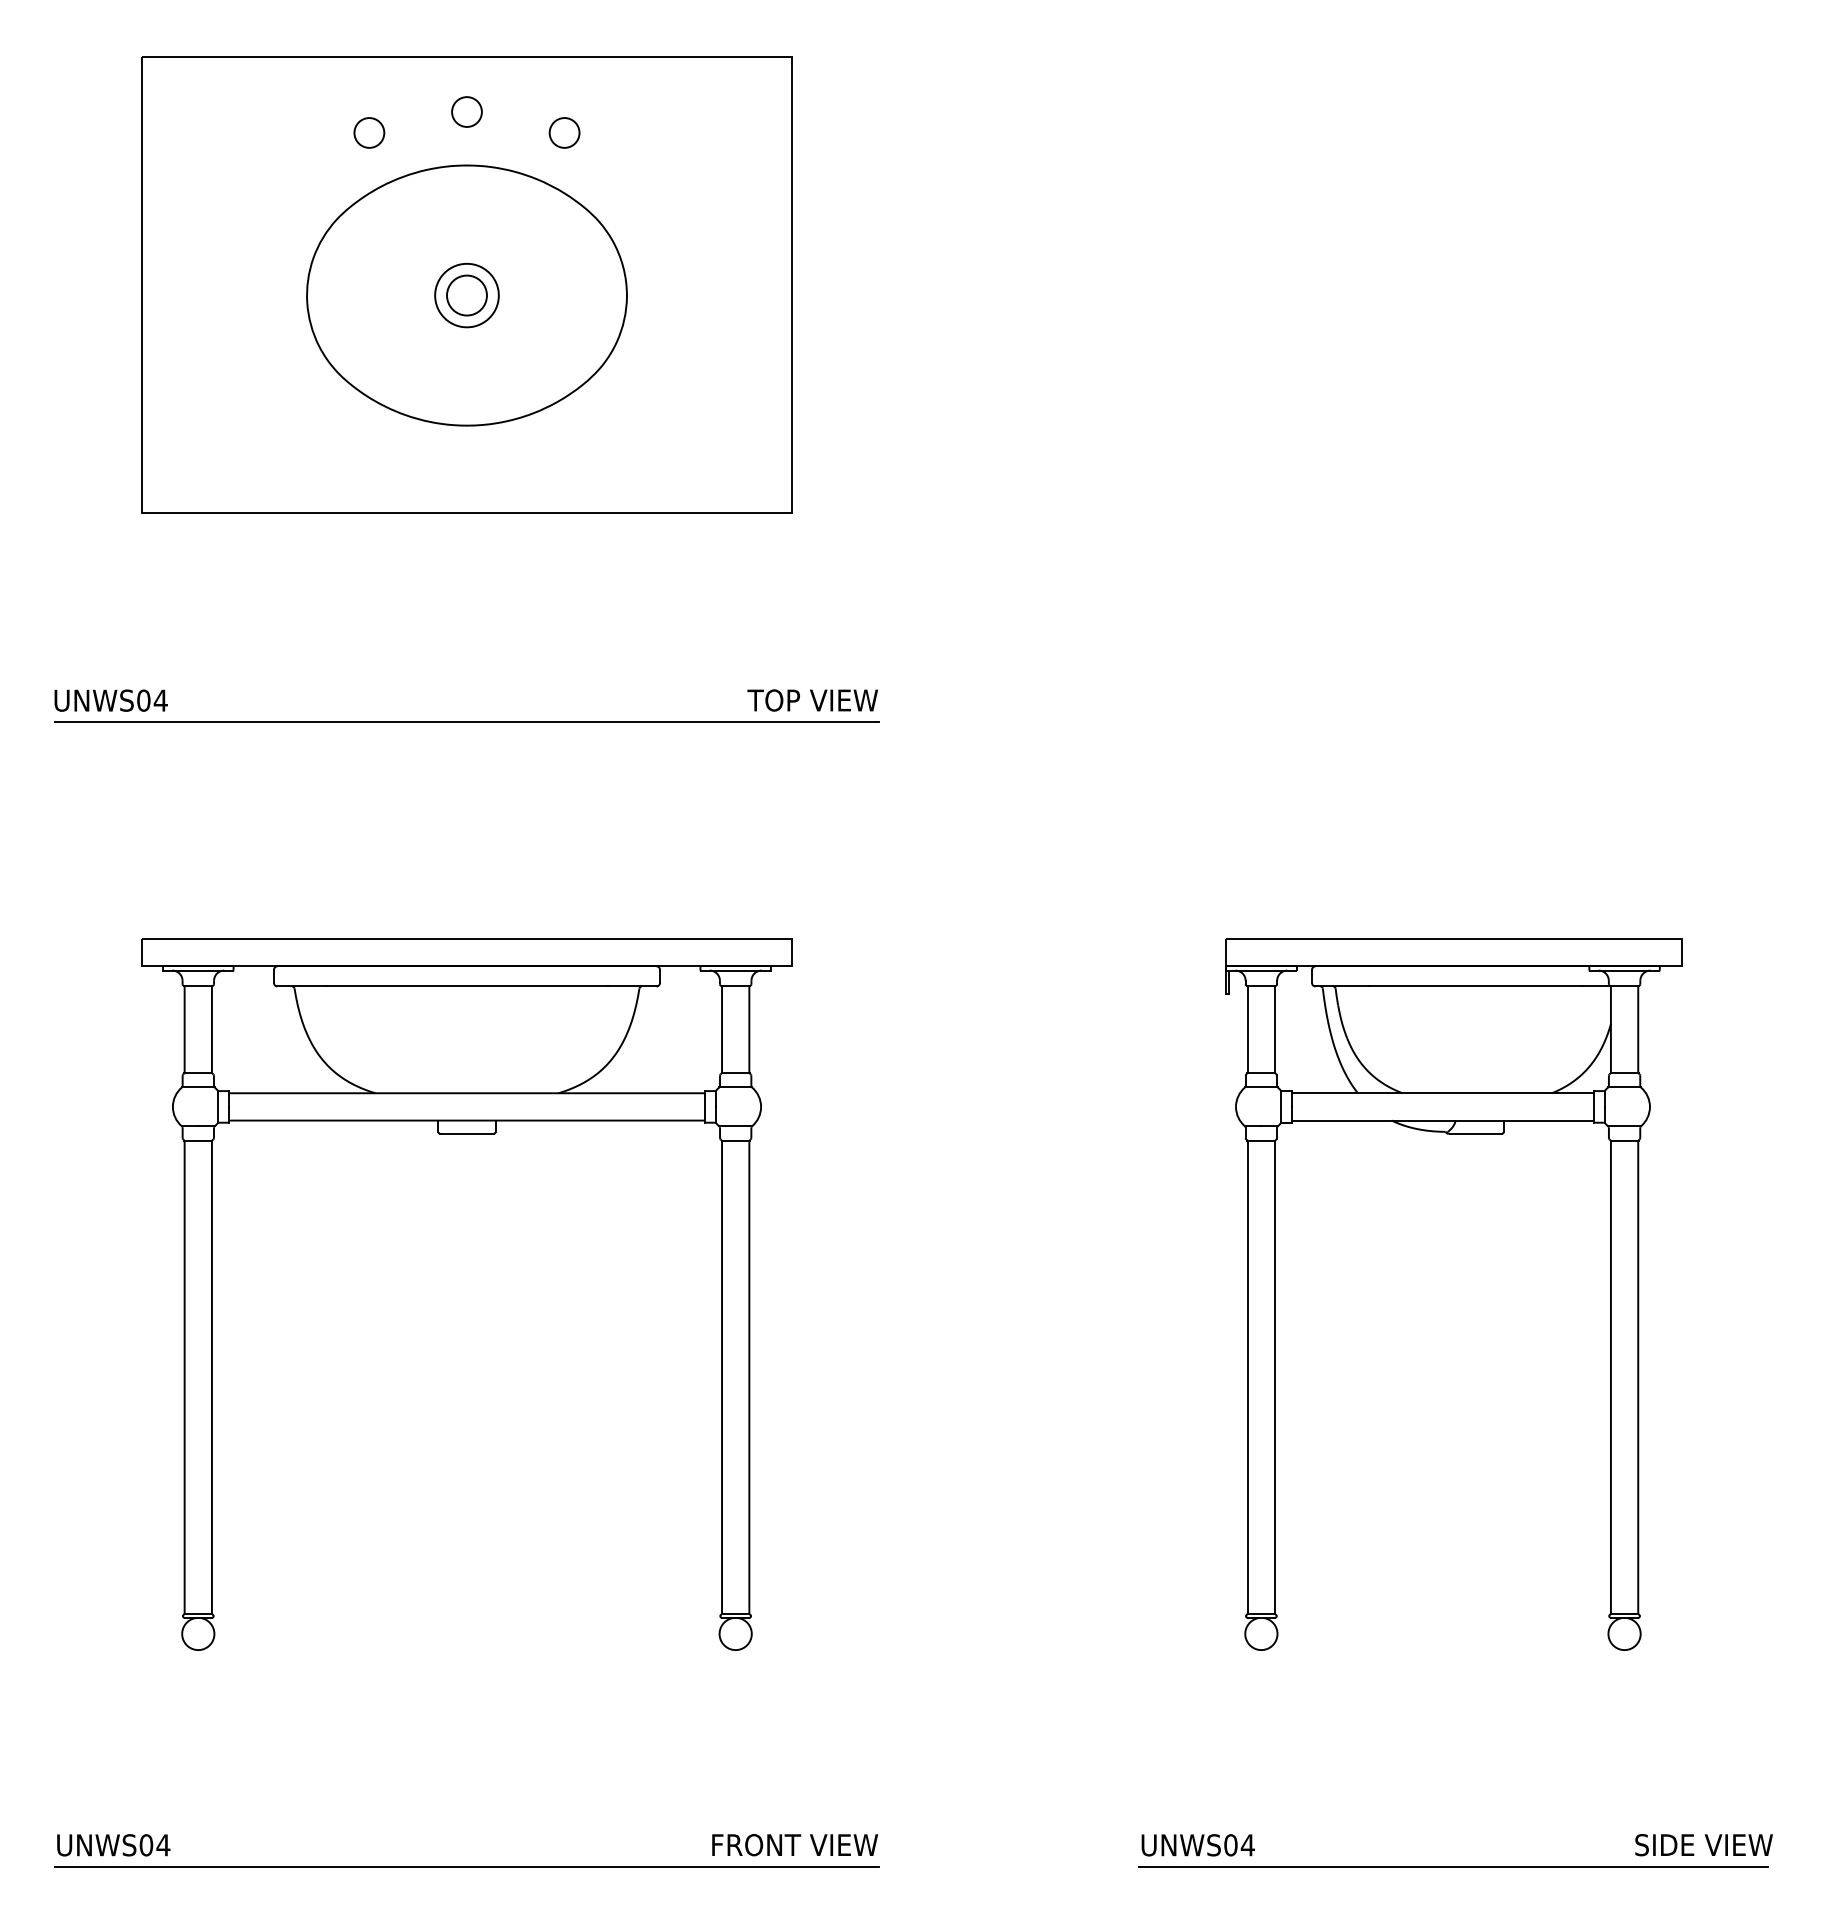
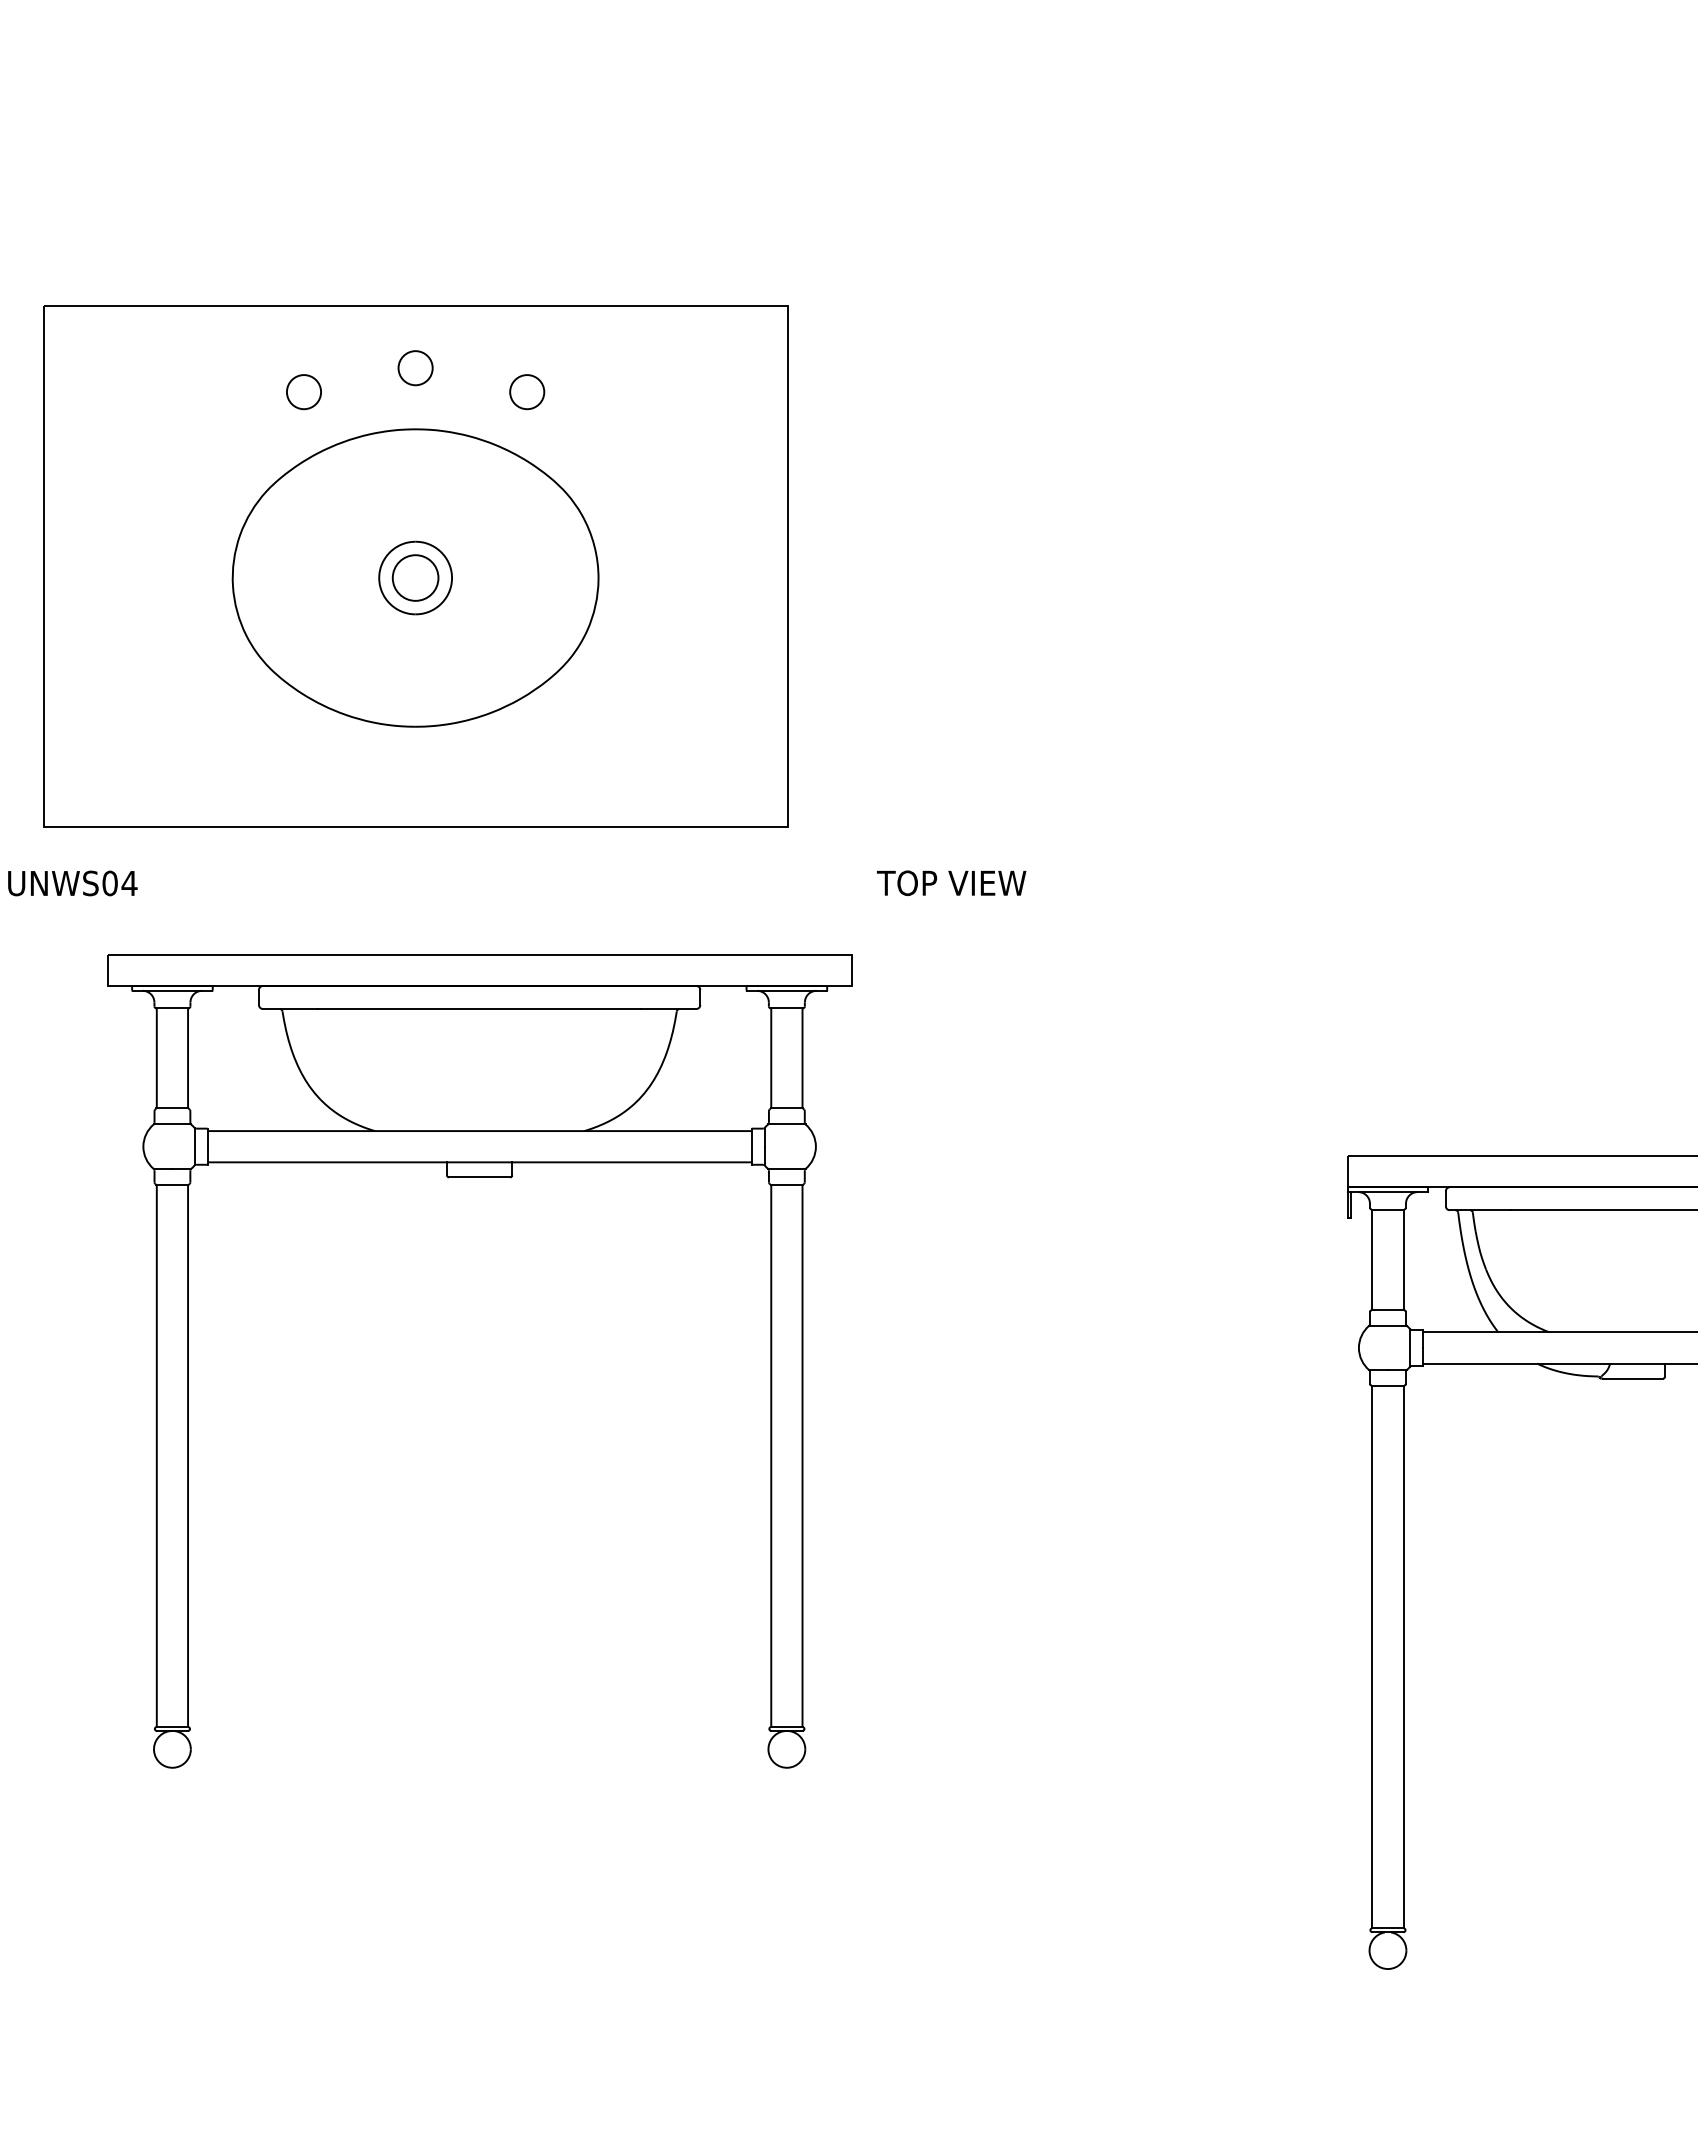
part: (466, 284) -> (415, 565), moved
text: (812, 700) -> (951, 883), moved
line: (466, 722) -> (479, 908), removed
part: (466, 1134) -> (479, 1178), moved

